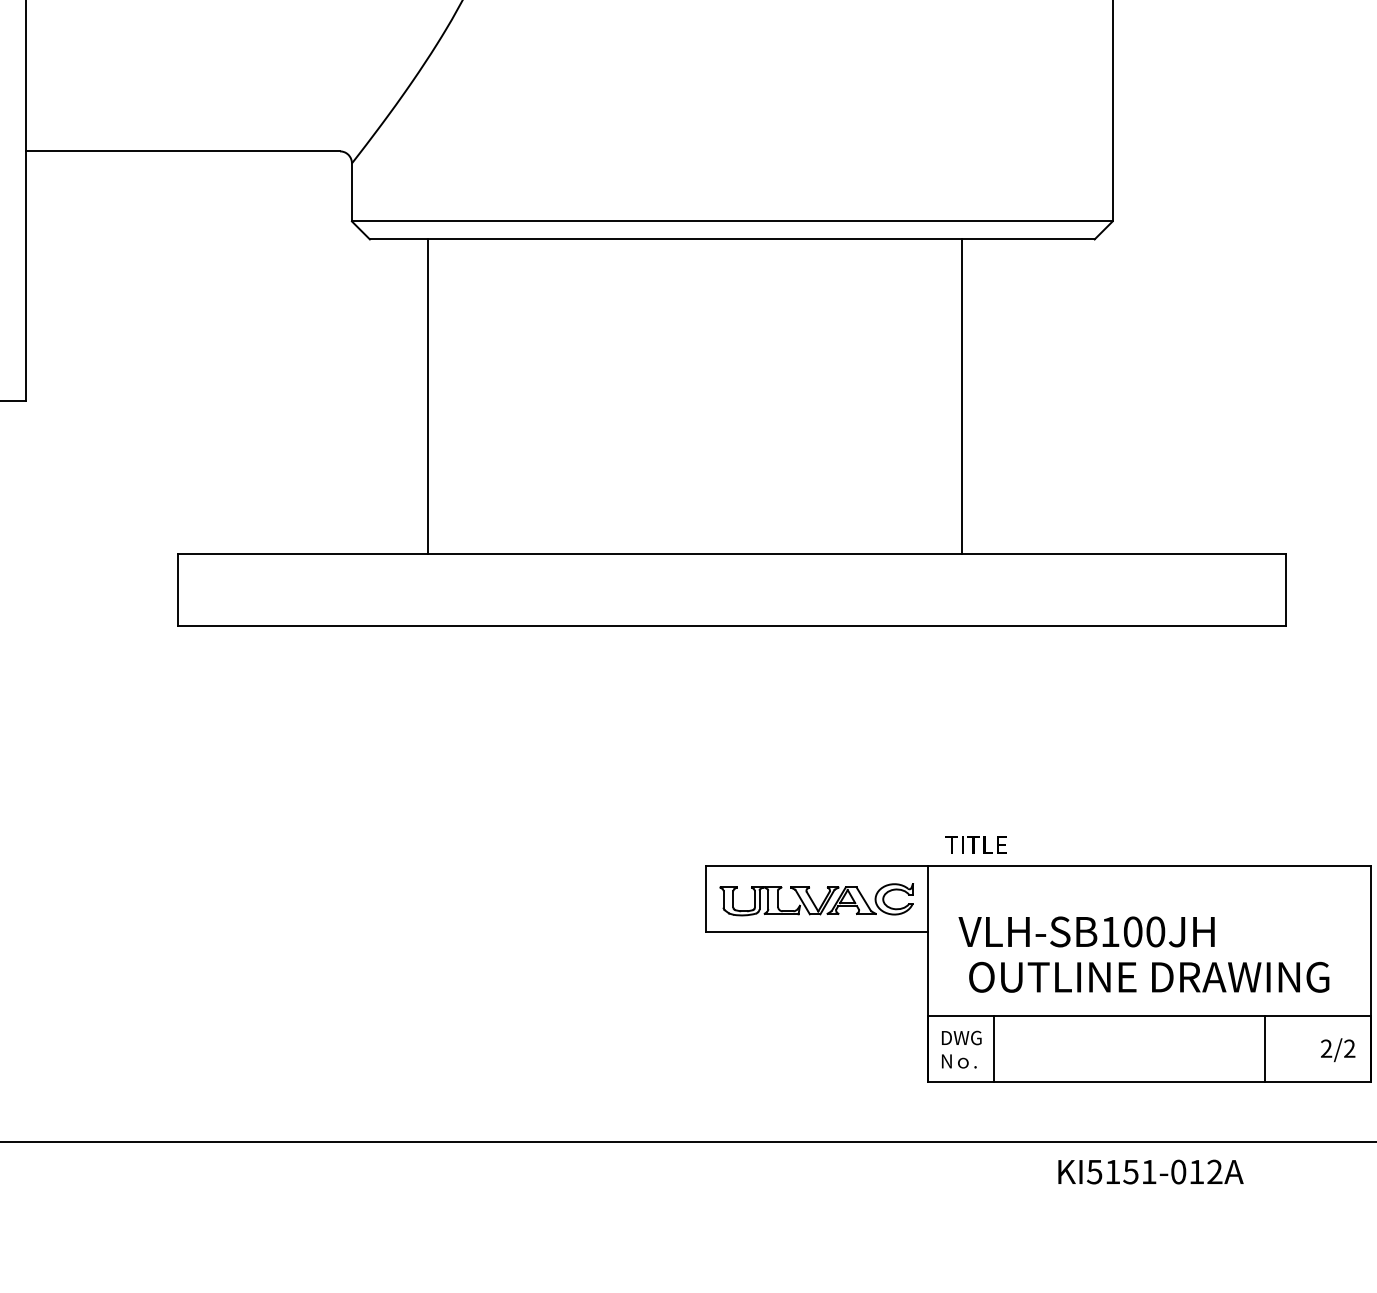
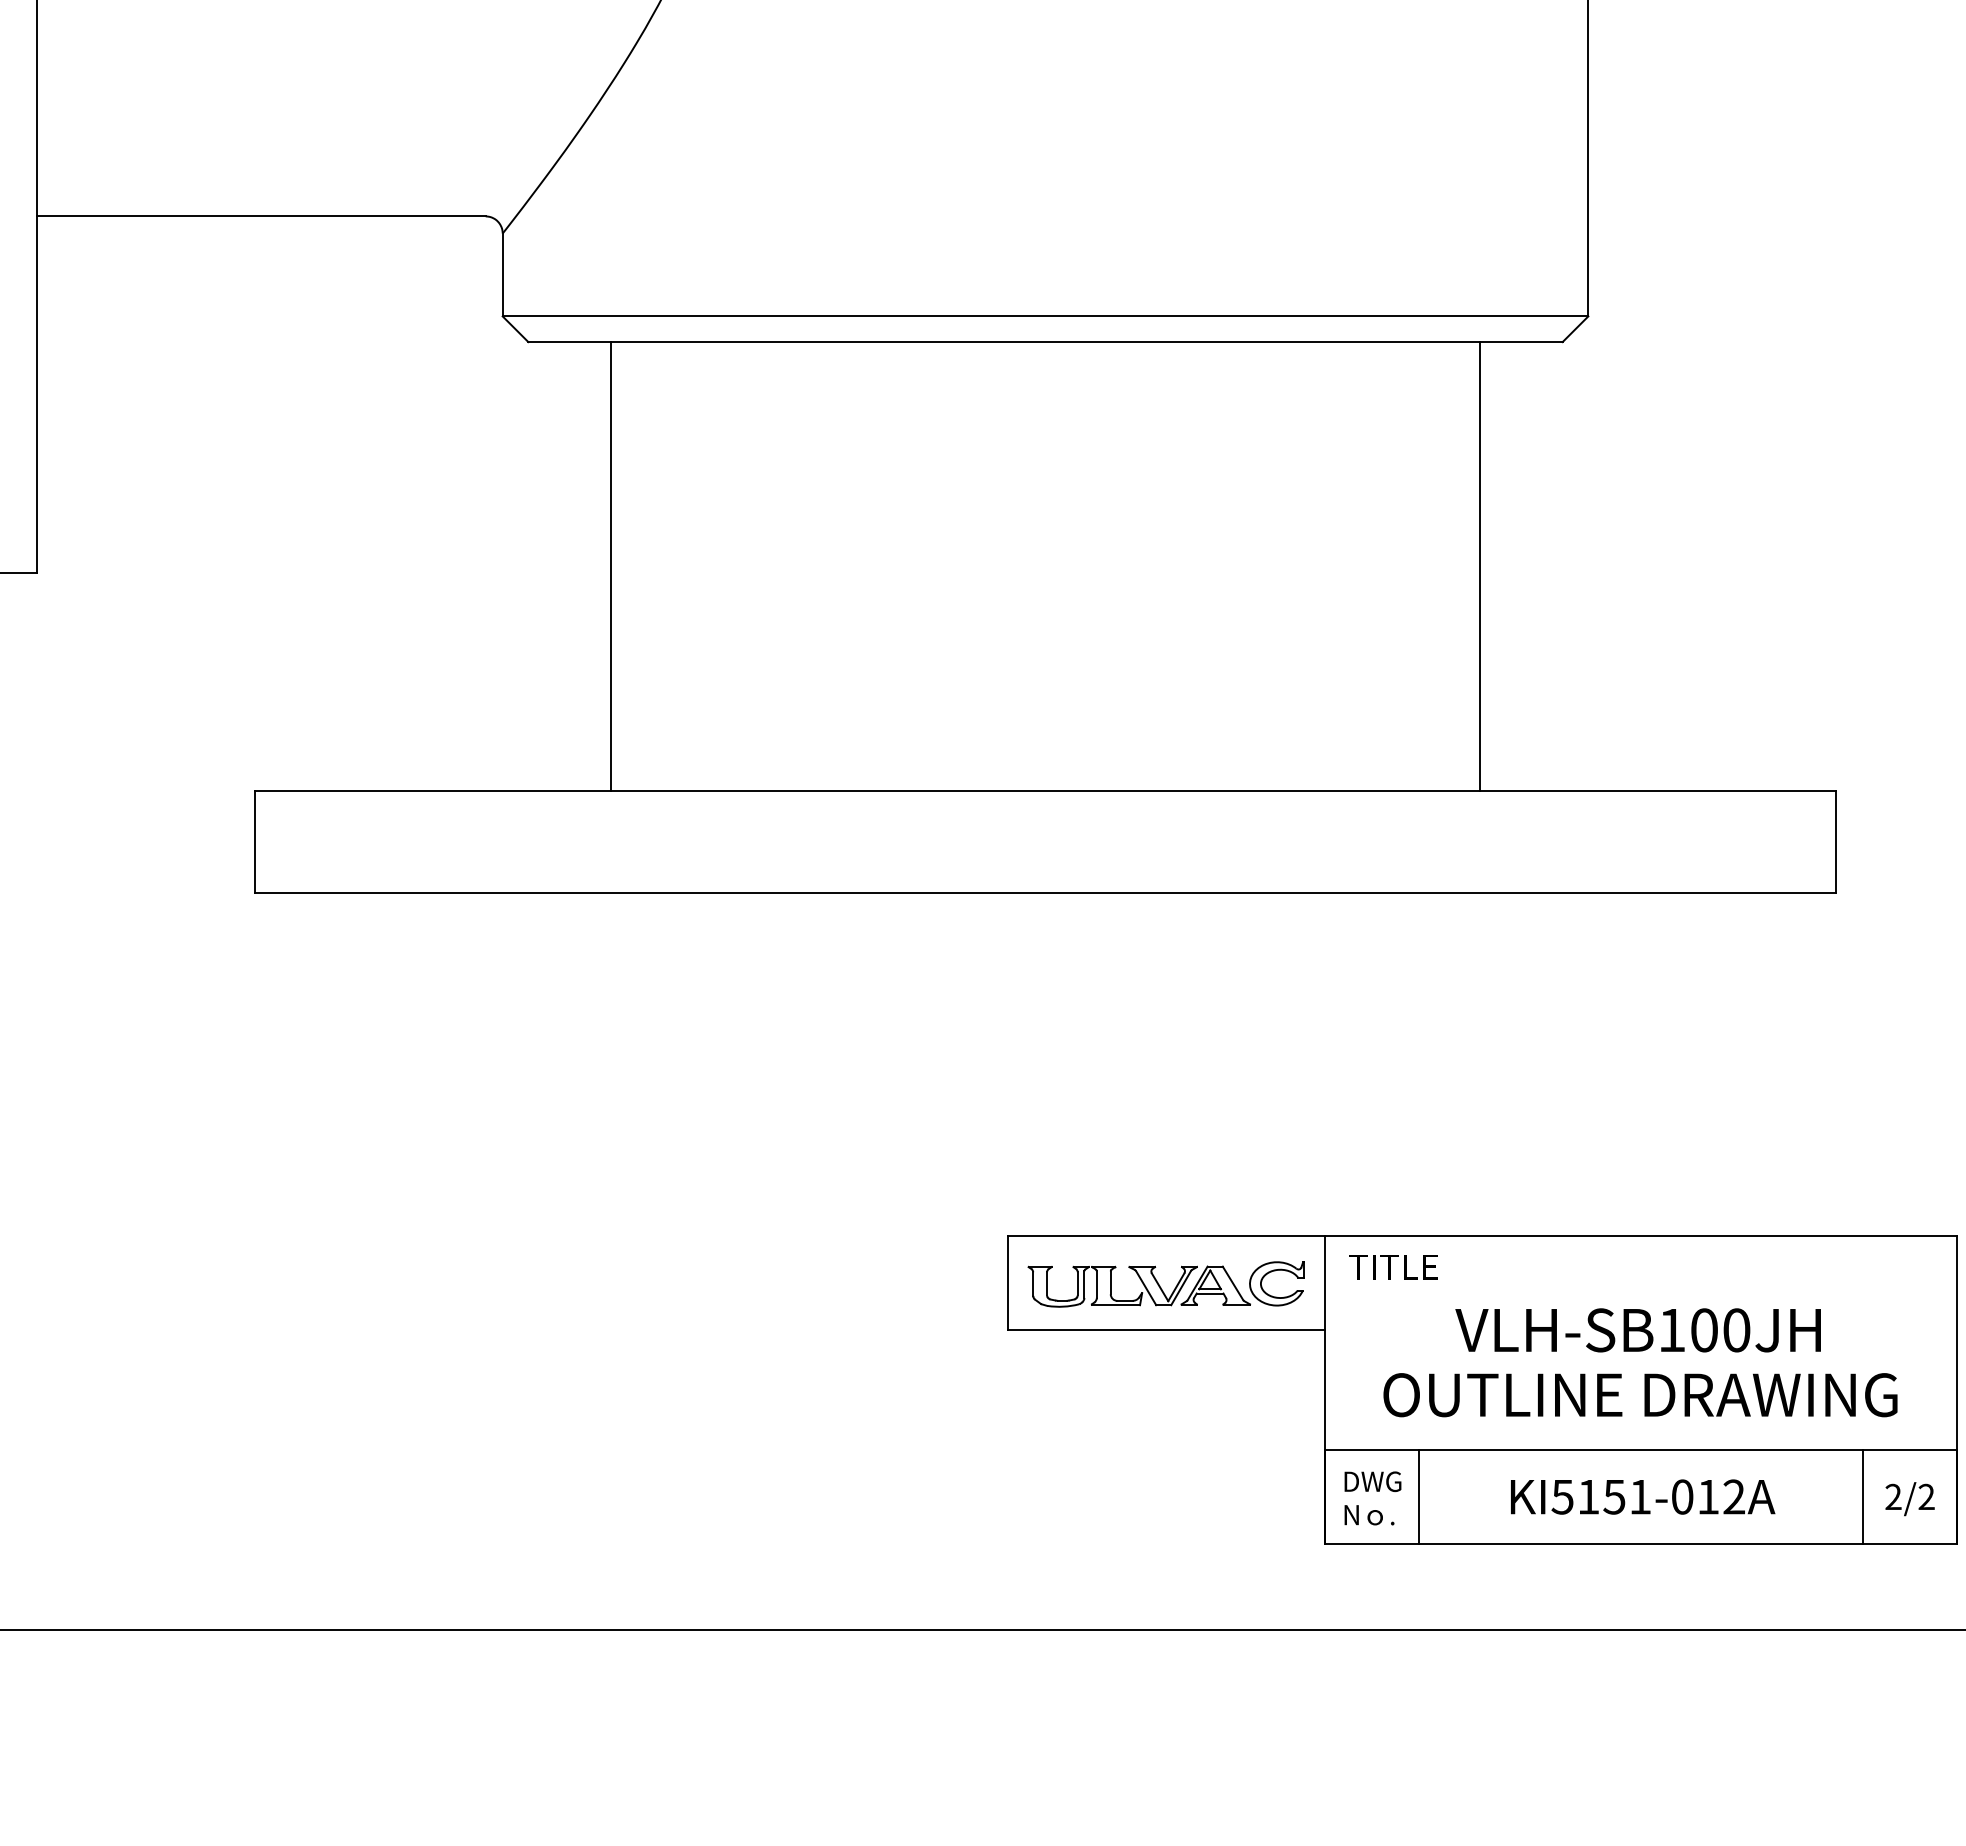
line: (962, 396) -> (1479, 566), moved
text: (976, 845) -> (1393, 1267), moved
text: (1086, 932) -> (1637, 1330), moved
line: (1265, 1049) -> (1863, 1497), moved
text: (1151, 1171) -> (1643, 1496), moved

